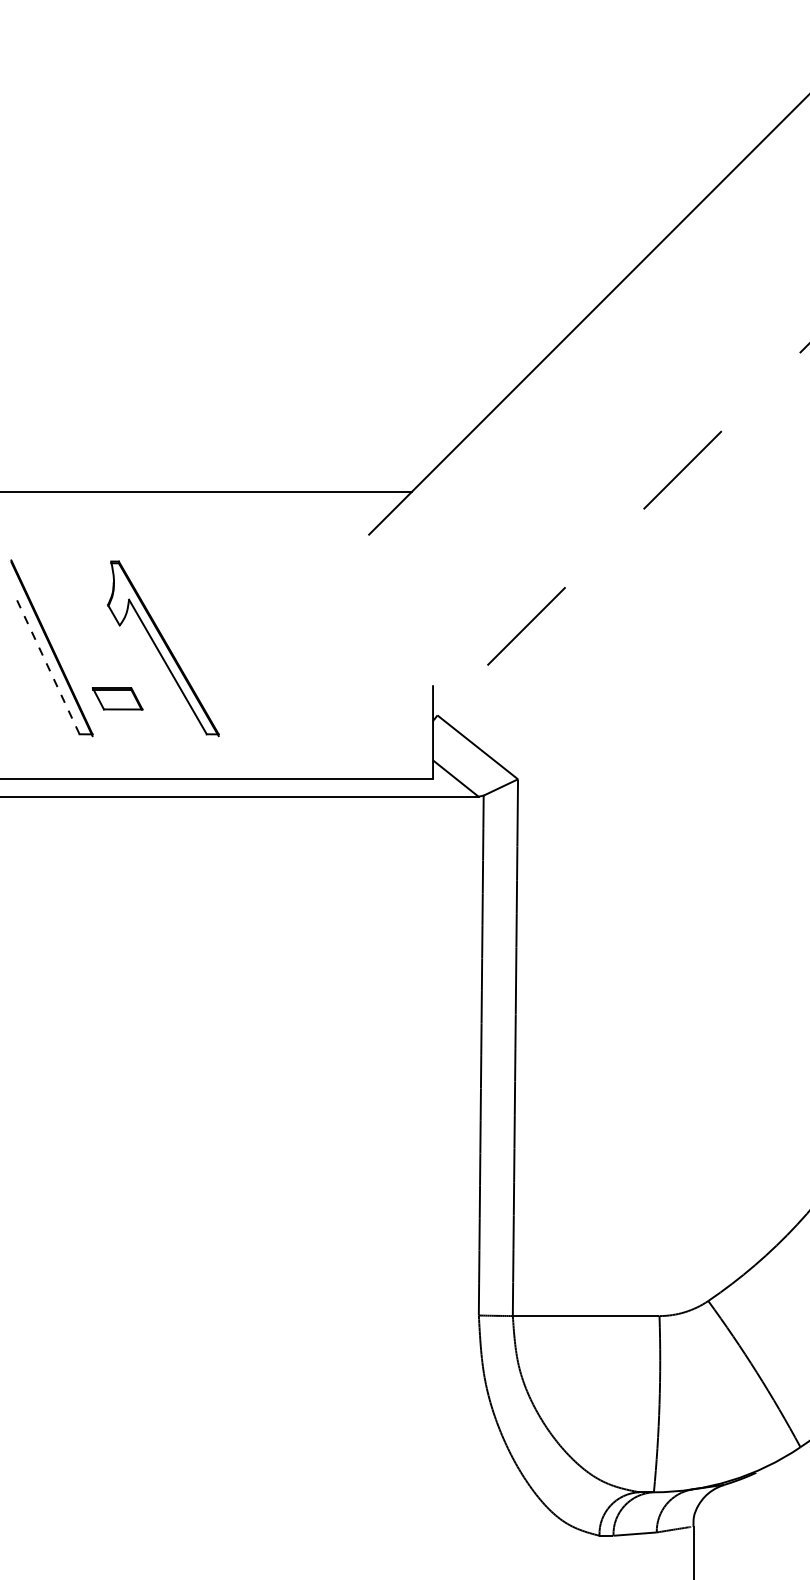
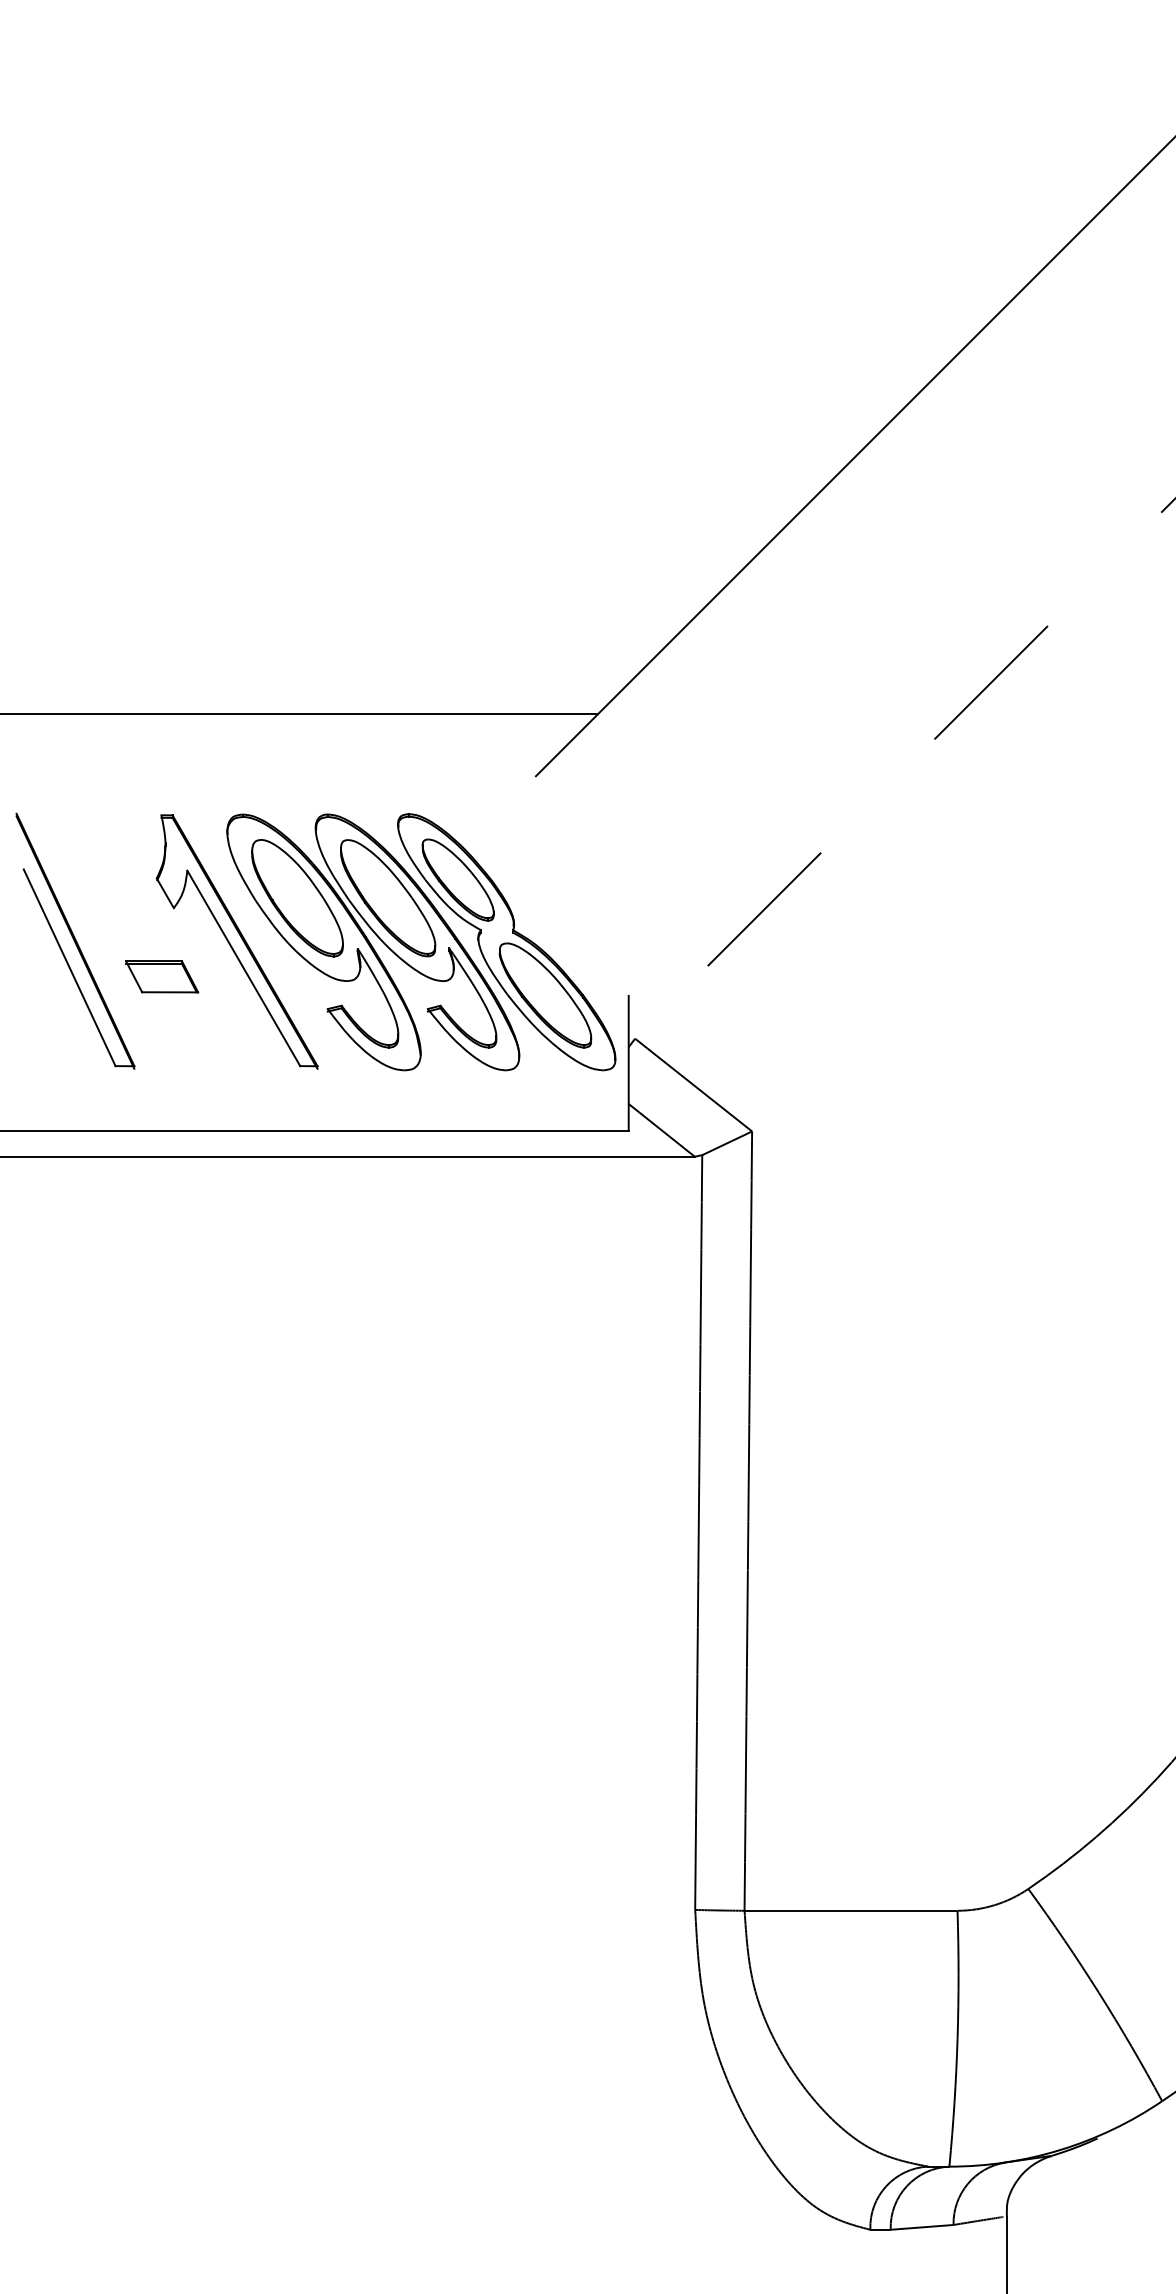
part: (289, 648) -> (420, 941), added
line: (47, 666) -> (68, 967), dashed -> solid
part: (117, 698) -> (161, 976), moved

